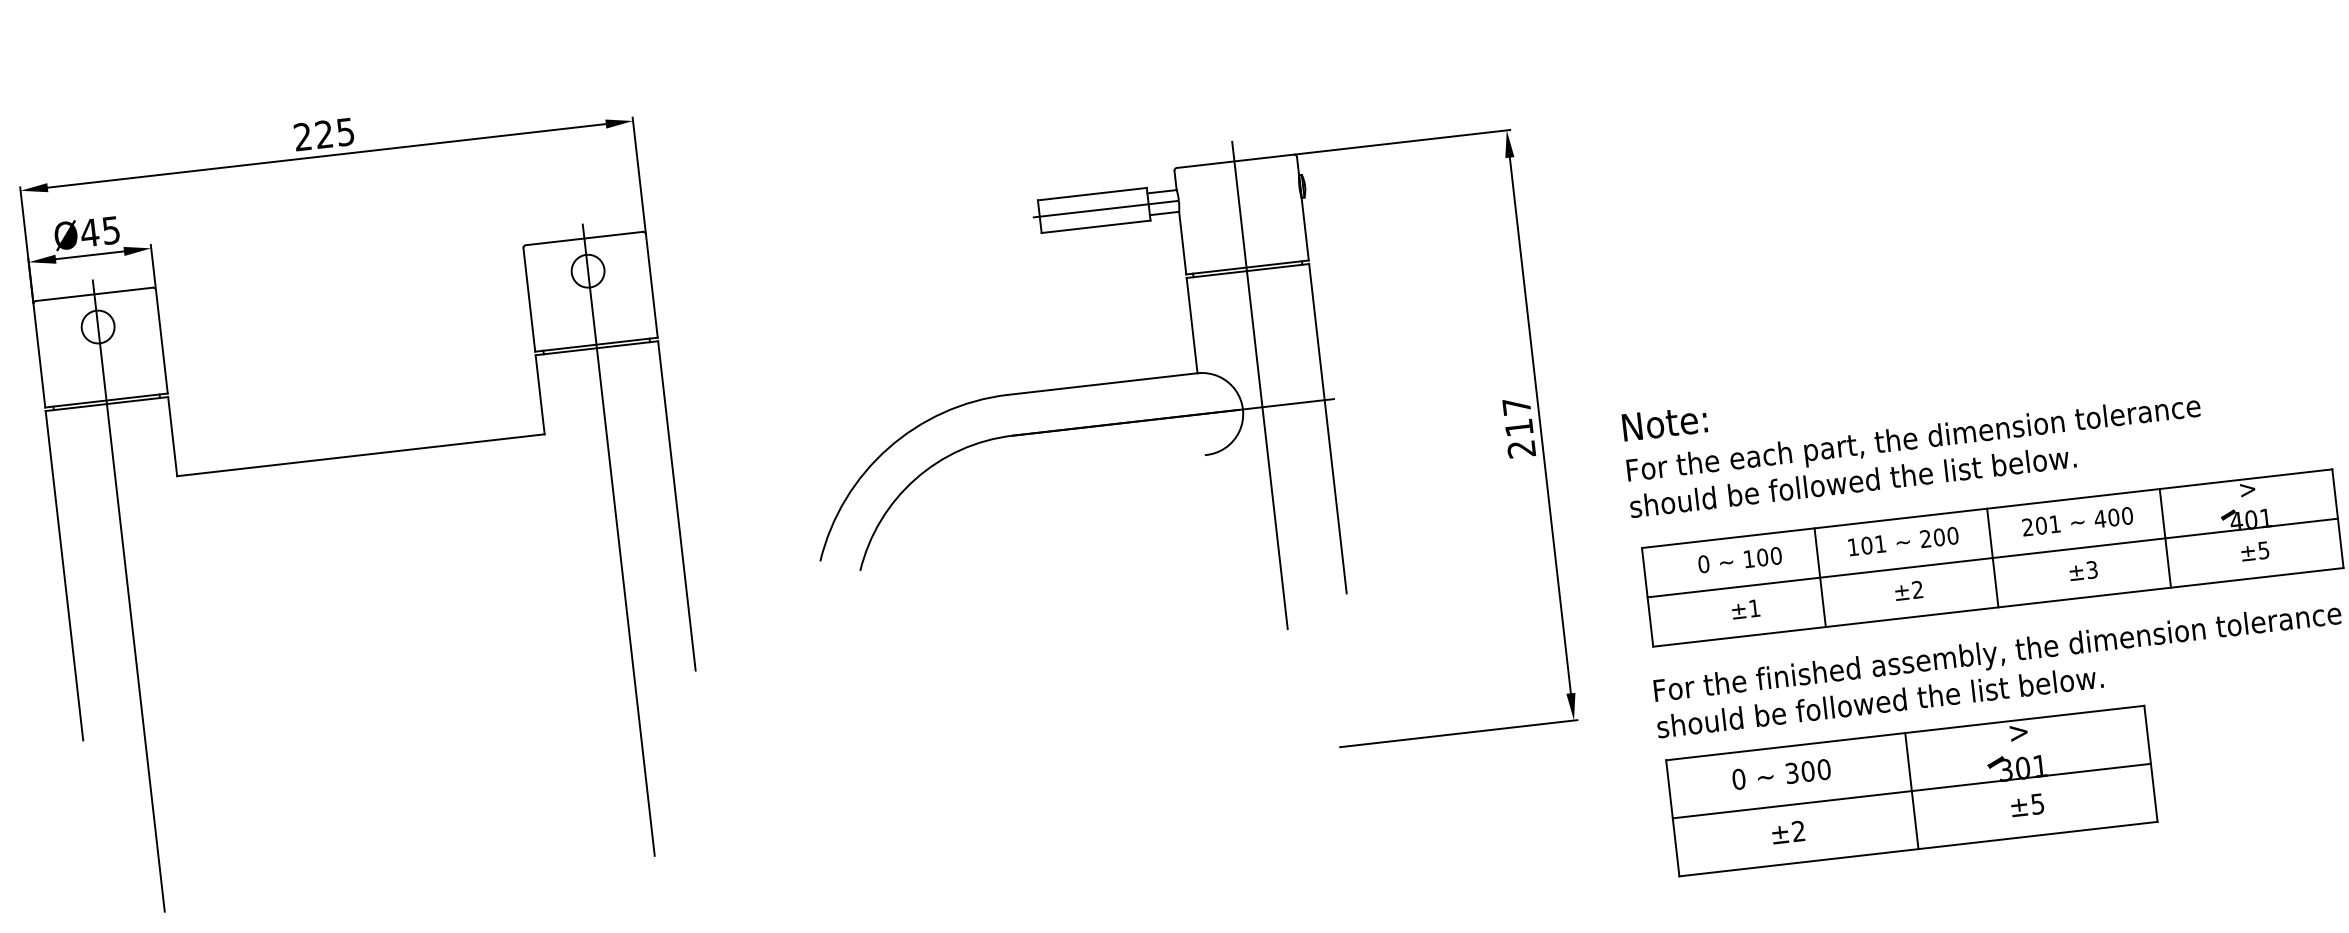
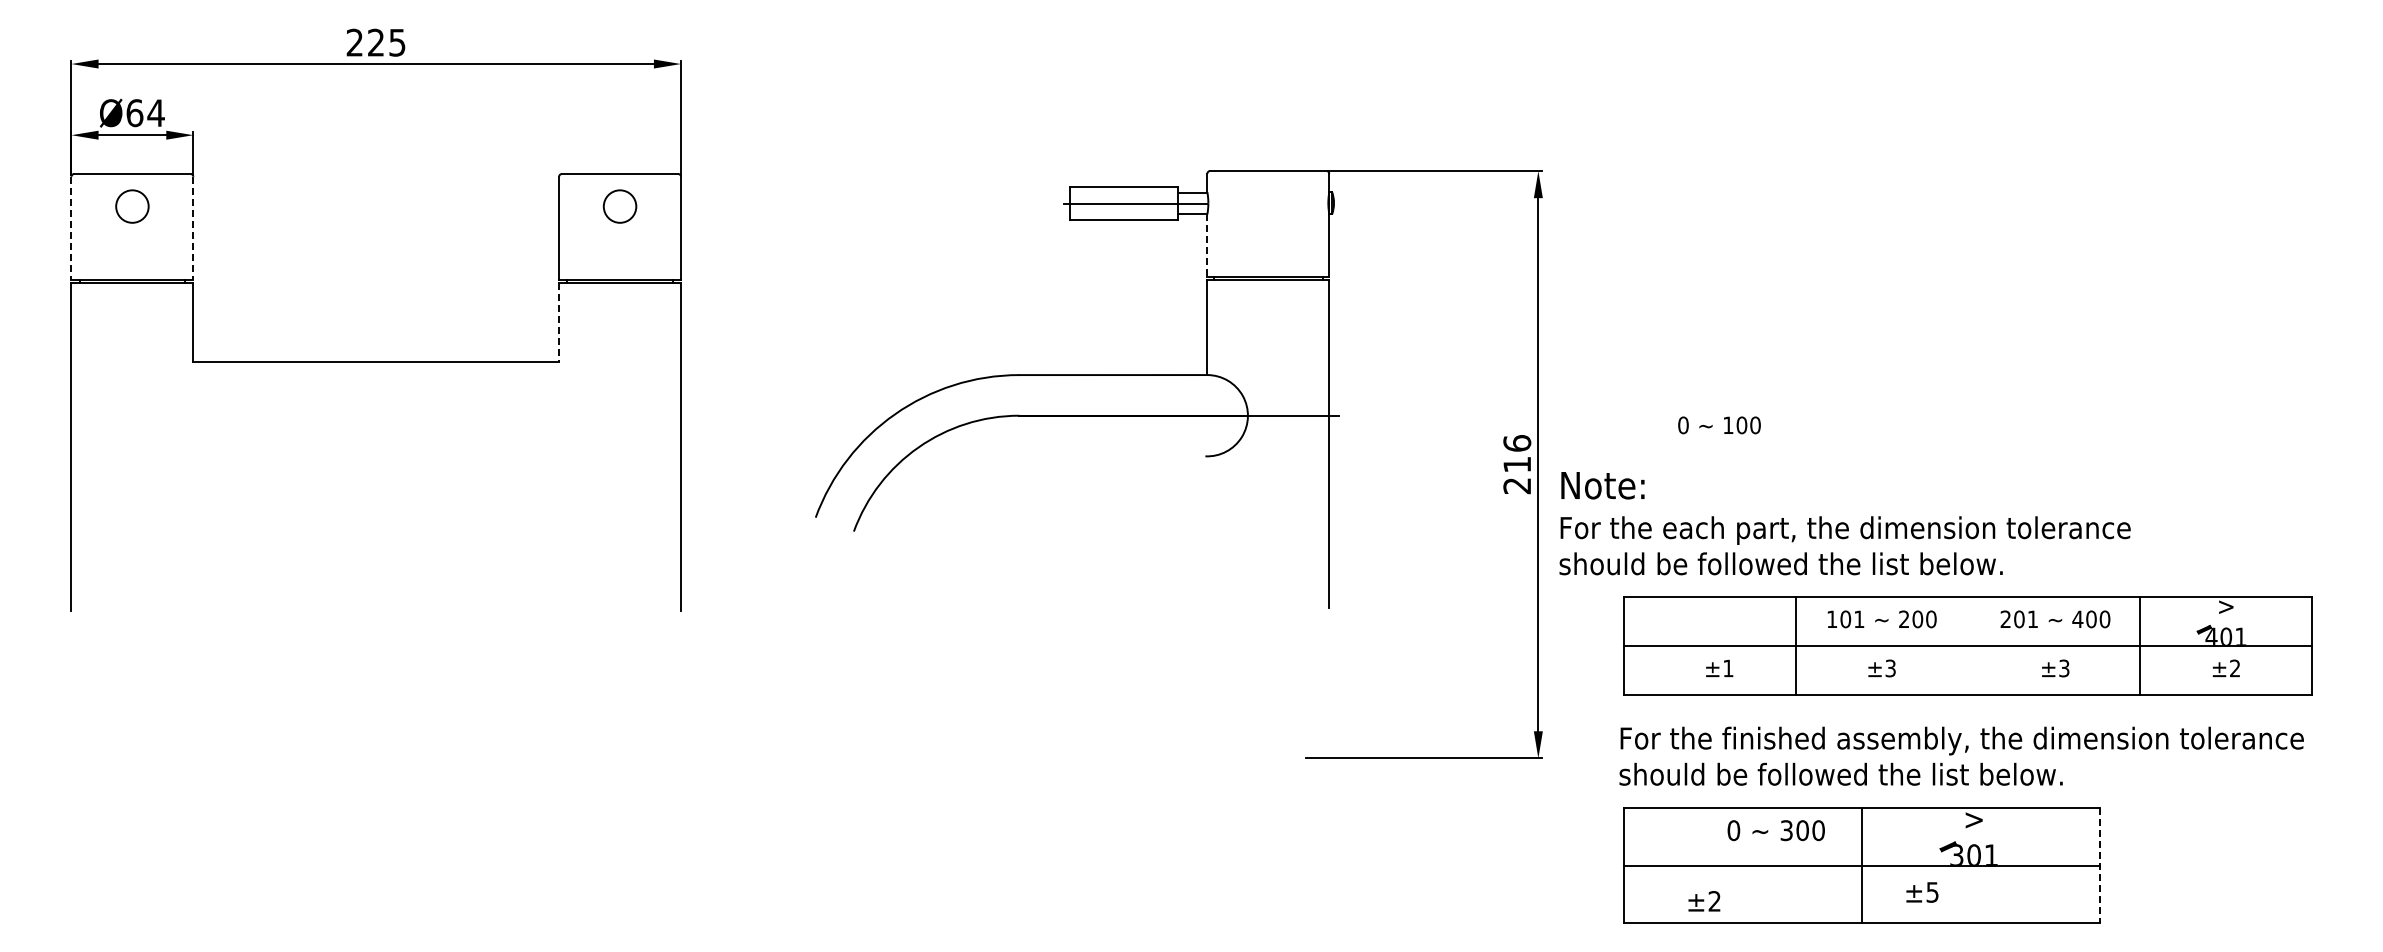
text: (100, 232) -> (145, 113), Ø45 -> Ø64
line: (1182, 244) -> (1207, 246), solid -> dashed
line: (162, 342) -> (193, 228), solid -> dashed
line: (39, 356) -> (71, 228), solid -> dashed
line: (1260, 384) -> (1267, 393), removed
line: (540, 395) -> (559, 323), solid -> dashed
text: (1516, 406) -> (1517, 443), 217 -> 216
text: (1911, 433) -> (1844, 523), moved
line: (619, 540) -> (620, 474), removed
text: (2264, 550) -> (2235, 668), ±5 -> ±2
line: (1993, 557) -> (1968, 645), removed
text: (1740, 560) -> (1719, 425), moved
text: (1917, 589) -> (1890, 668), ±2 -> ±3
line: (128, 596) -> (132, 474), removed
line: (2151, 763) -> (2100, 865), solid -> dashed
text: (1780, 774) -> (1775, 830), moved
text: (2027, 805) -> (1922, 892), moved
text: (1788, 832) -> (1704, 901), moved

